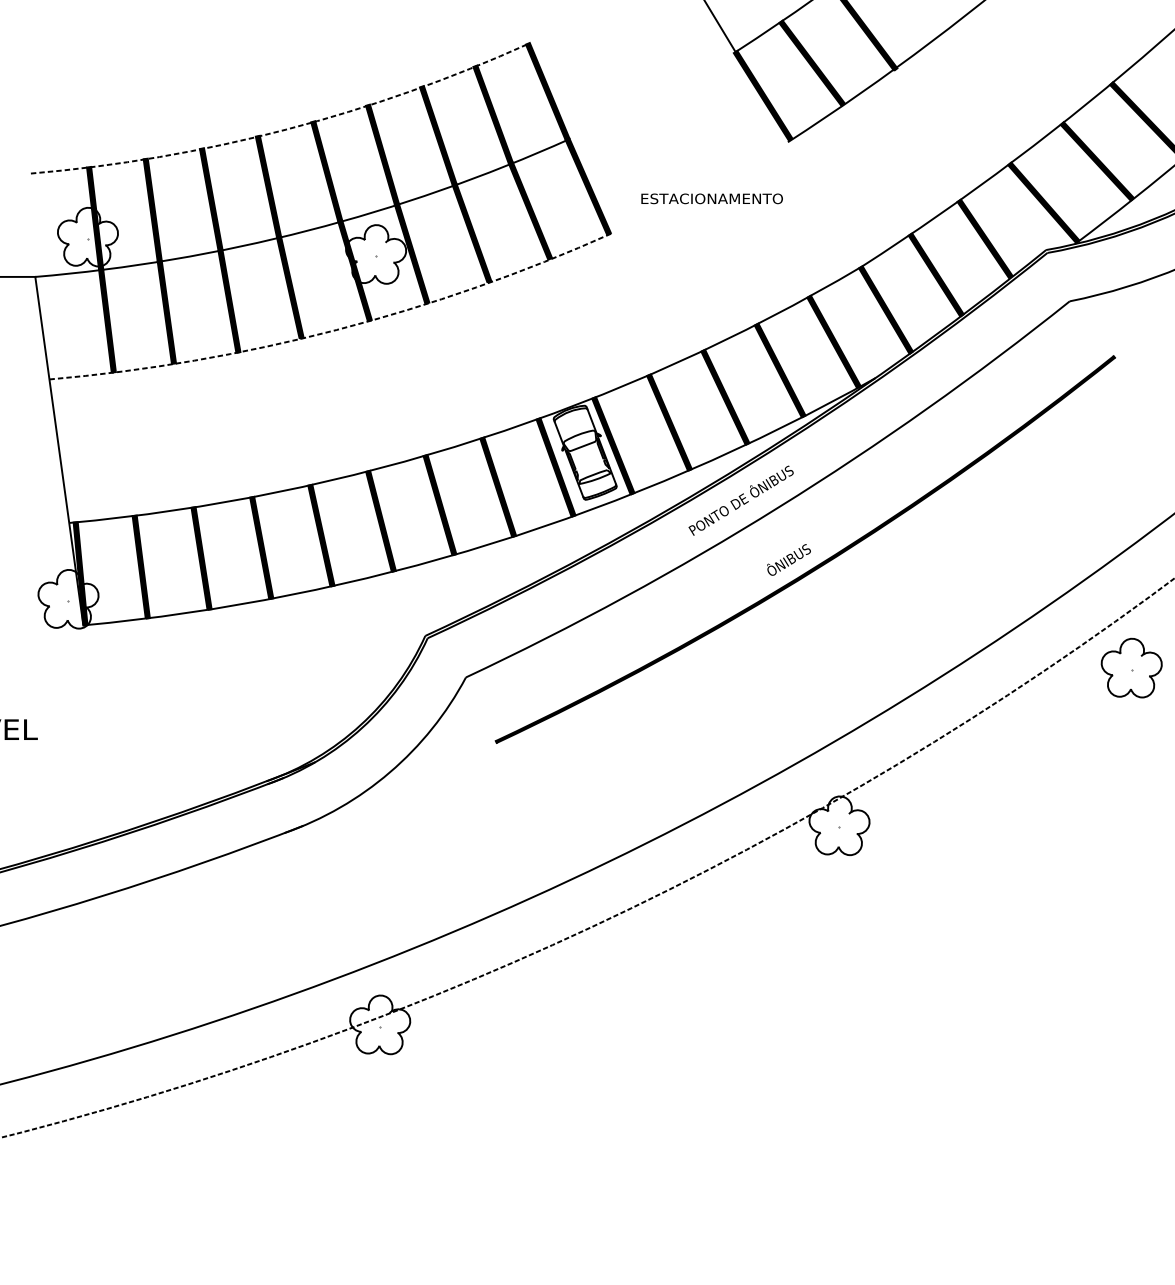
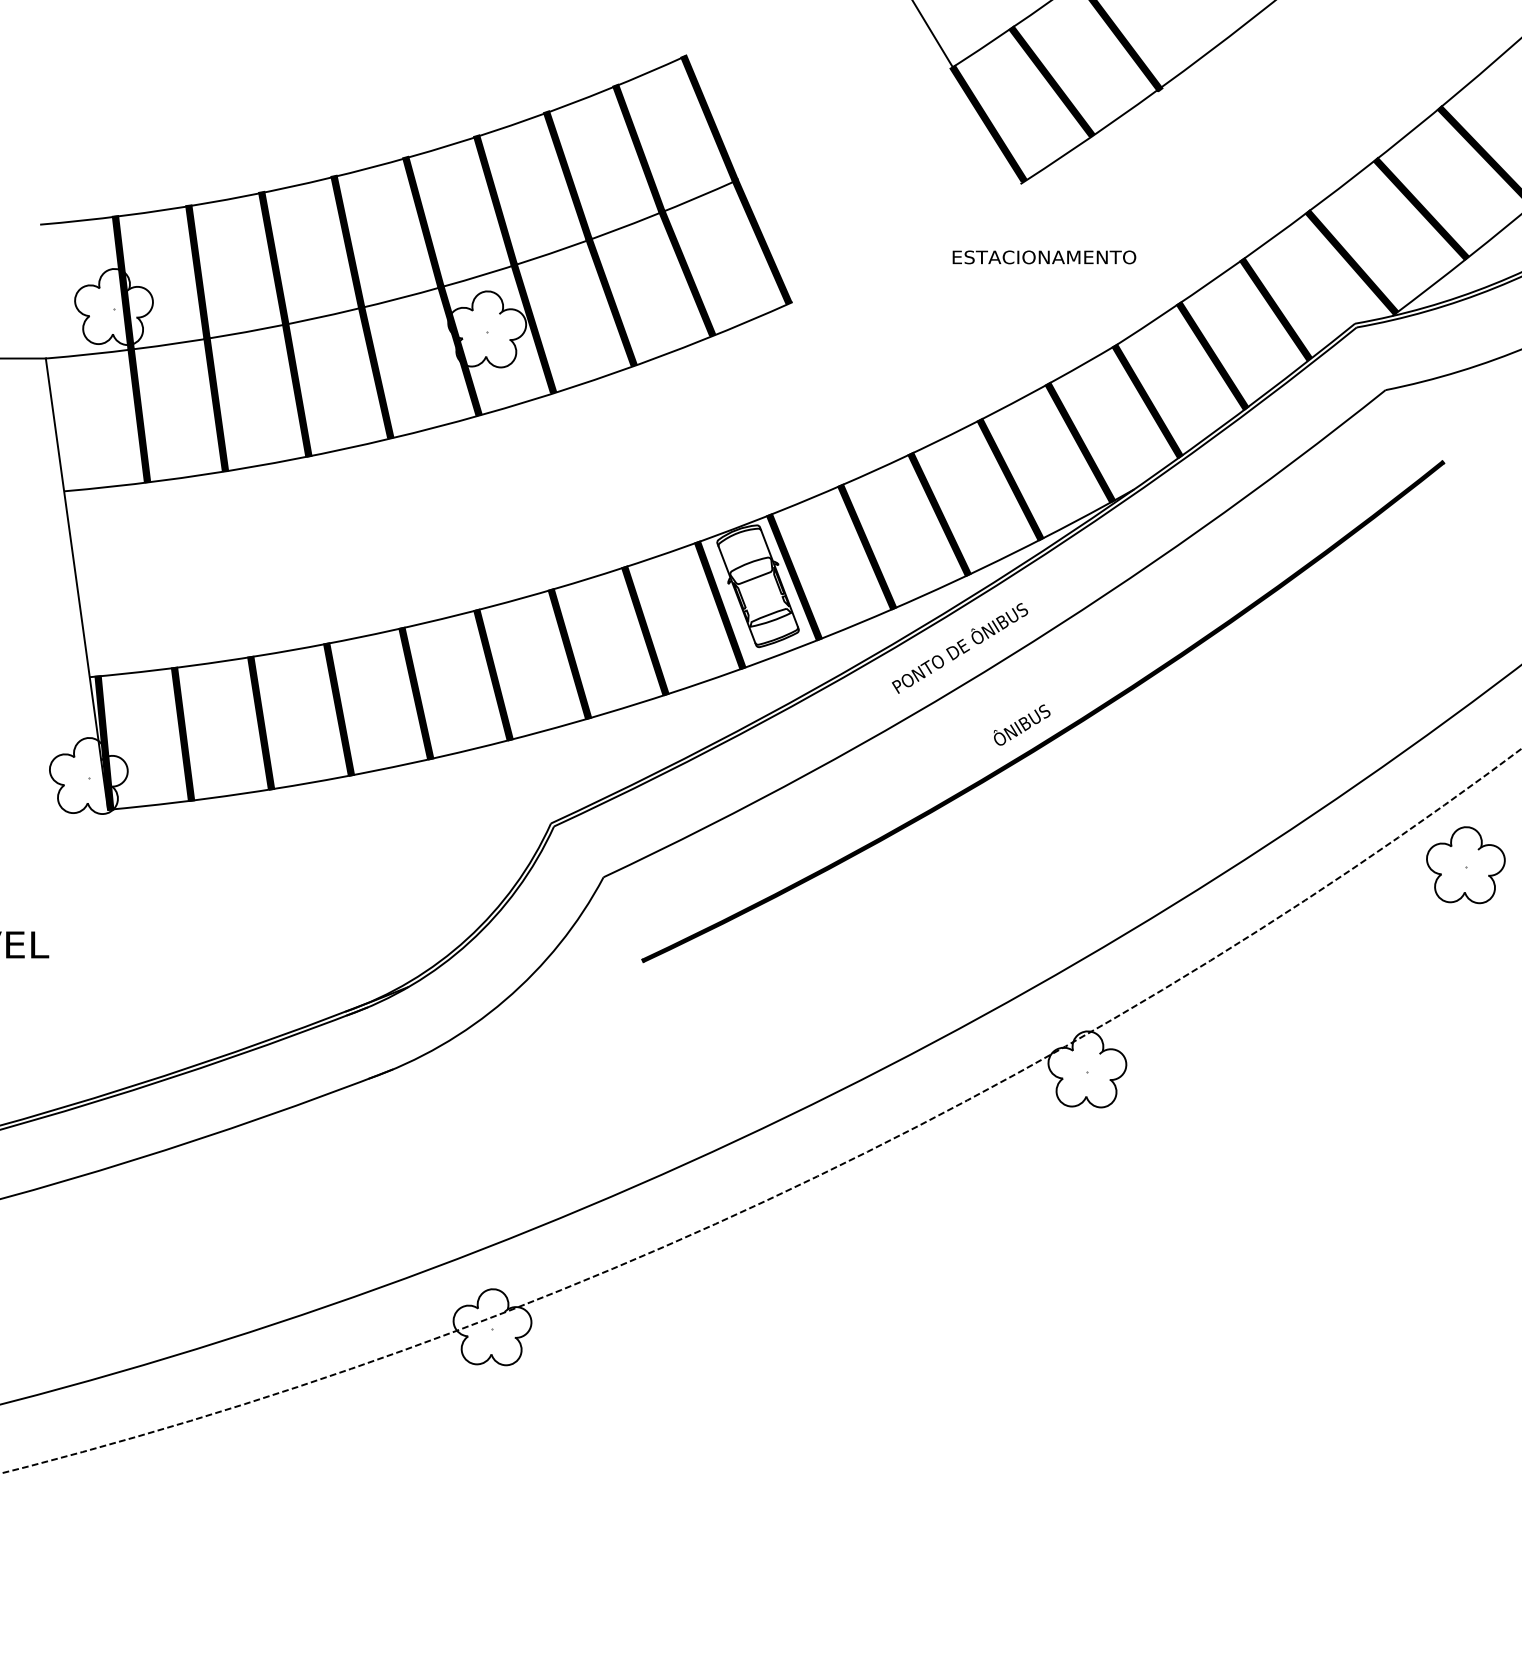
arc: (285, 129) -> (370, 167), dashed -> solid
text: (712, 198) -> (1044, 257), moved
arc: (336, 330) -> (436, 427), dashed -> solid

